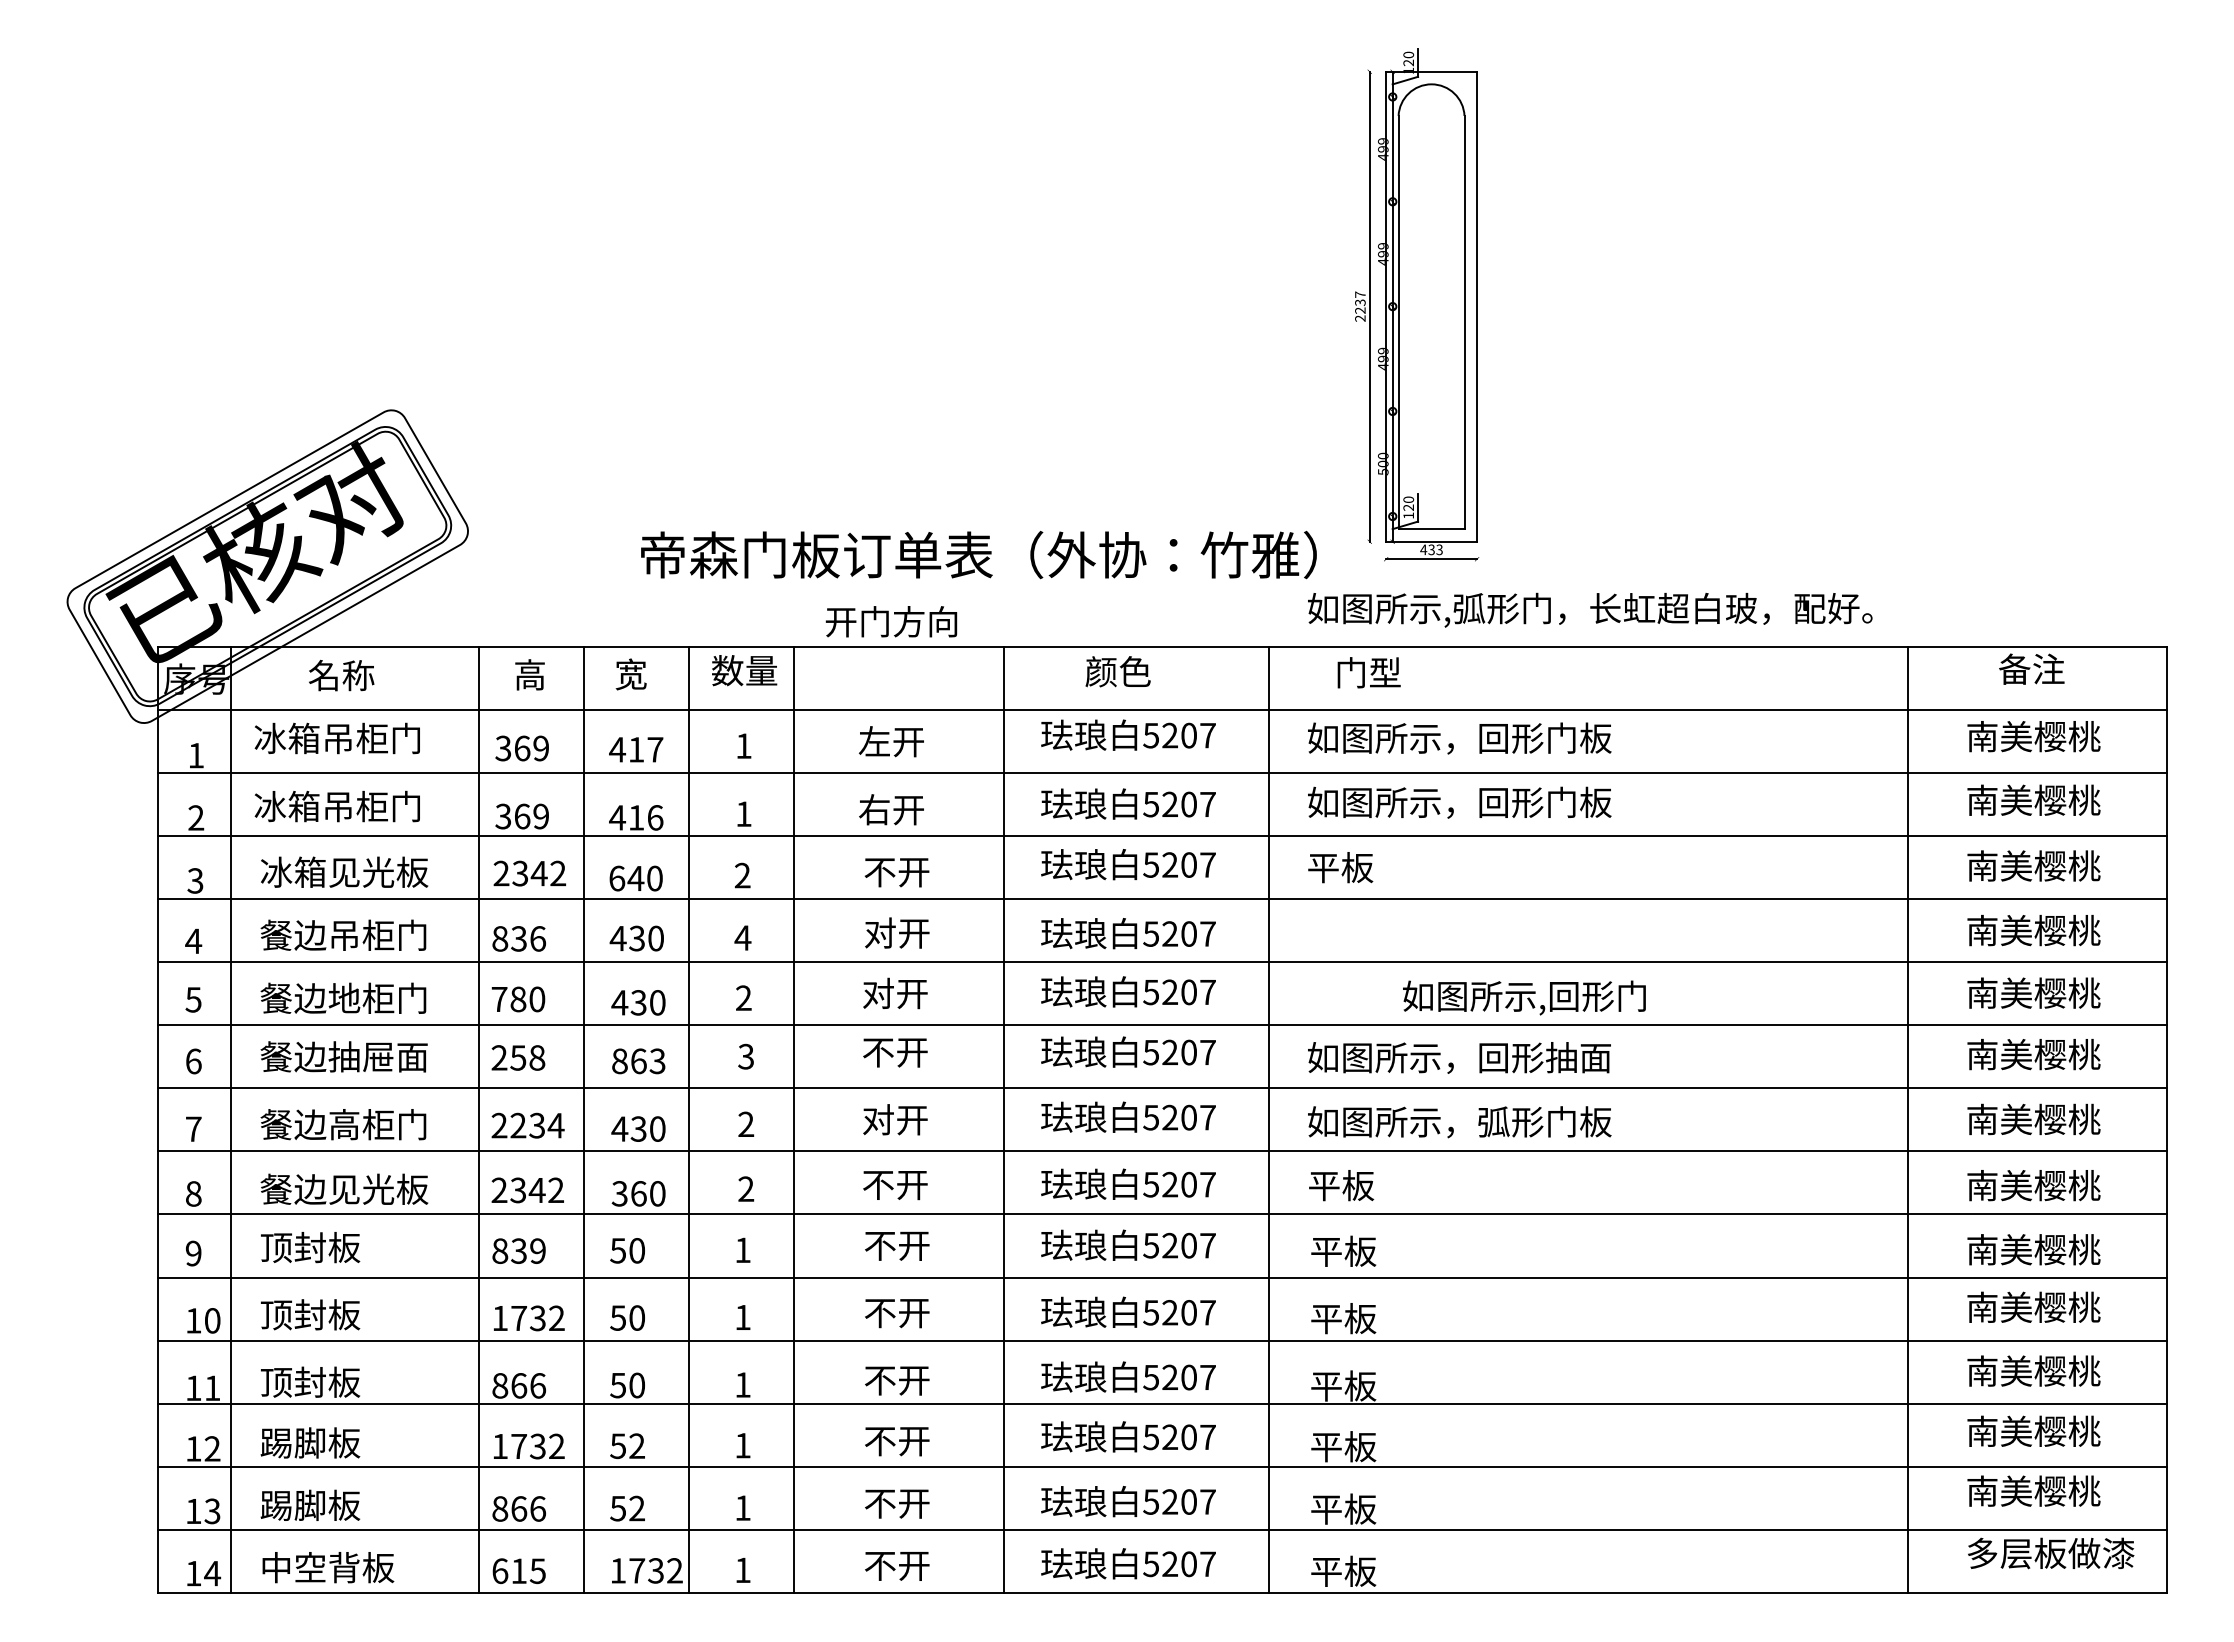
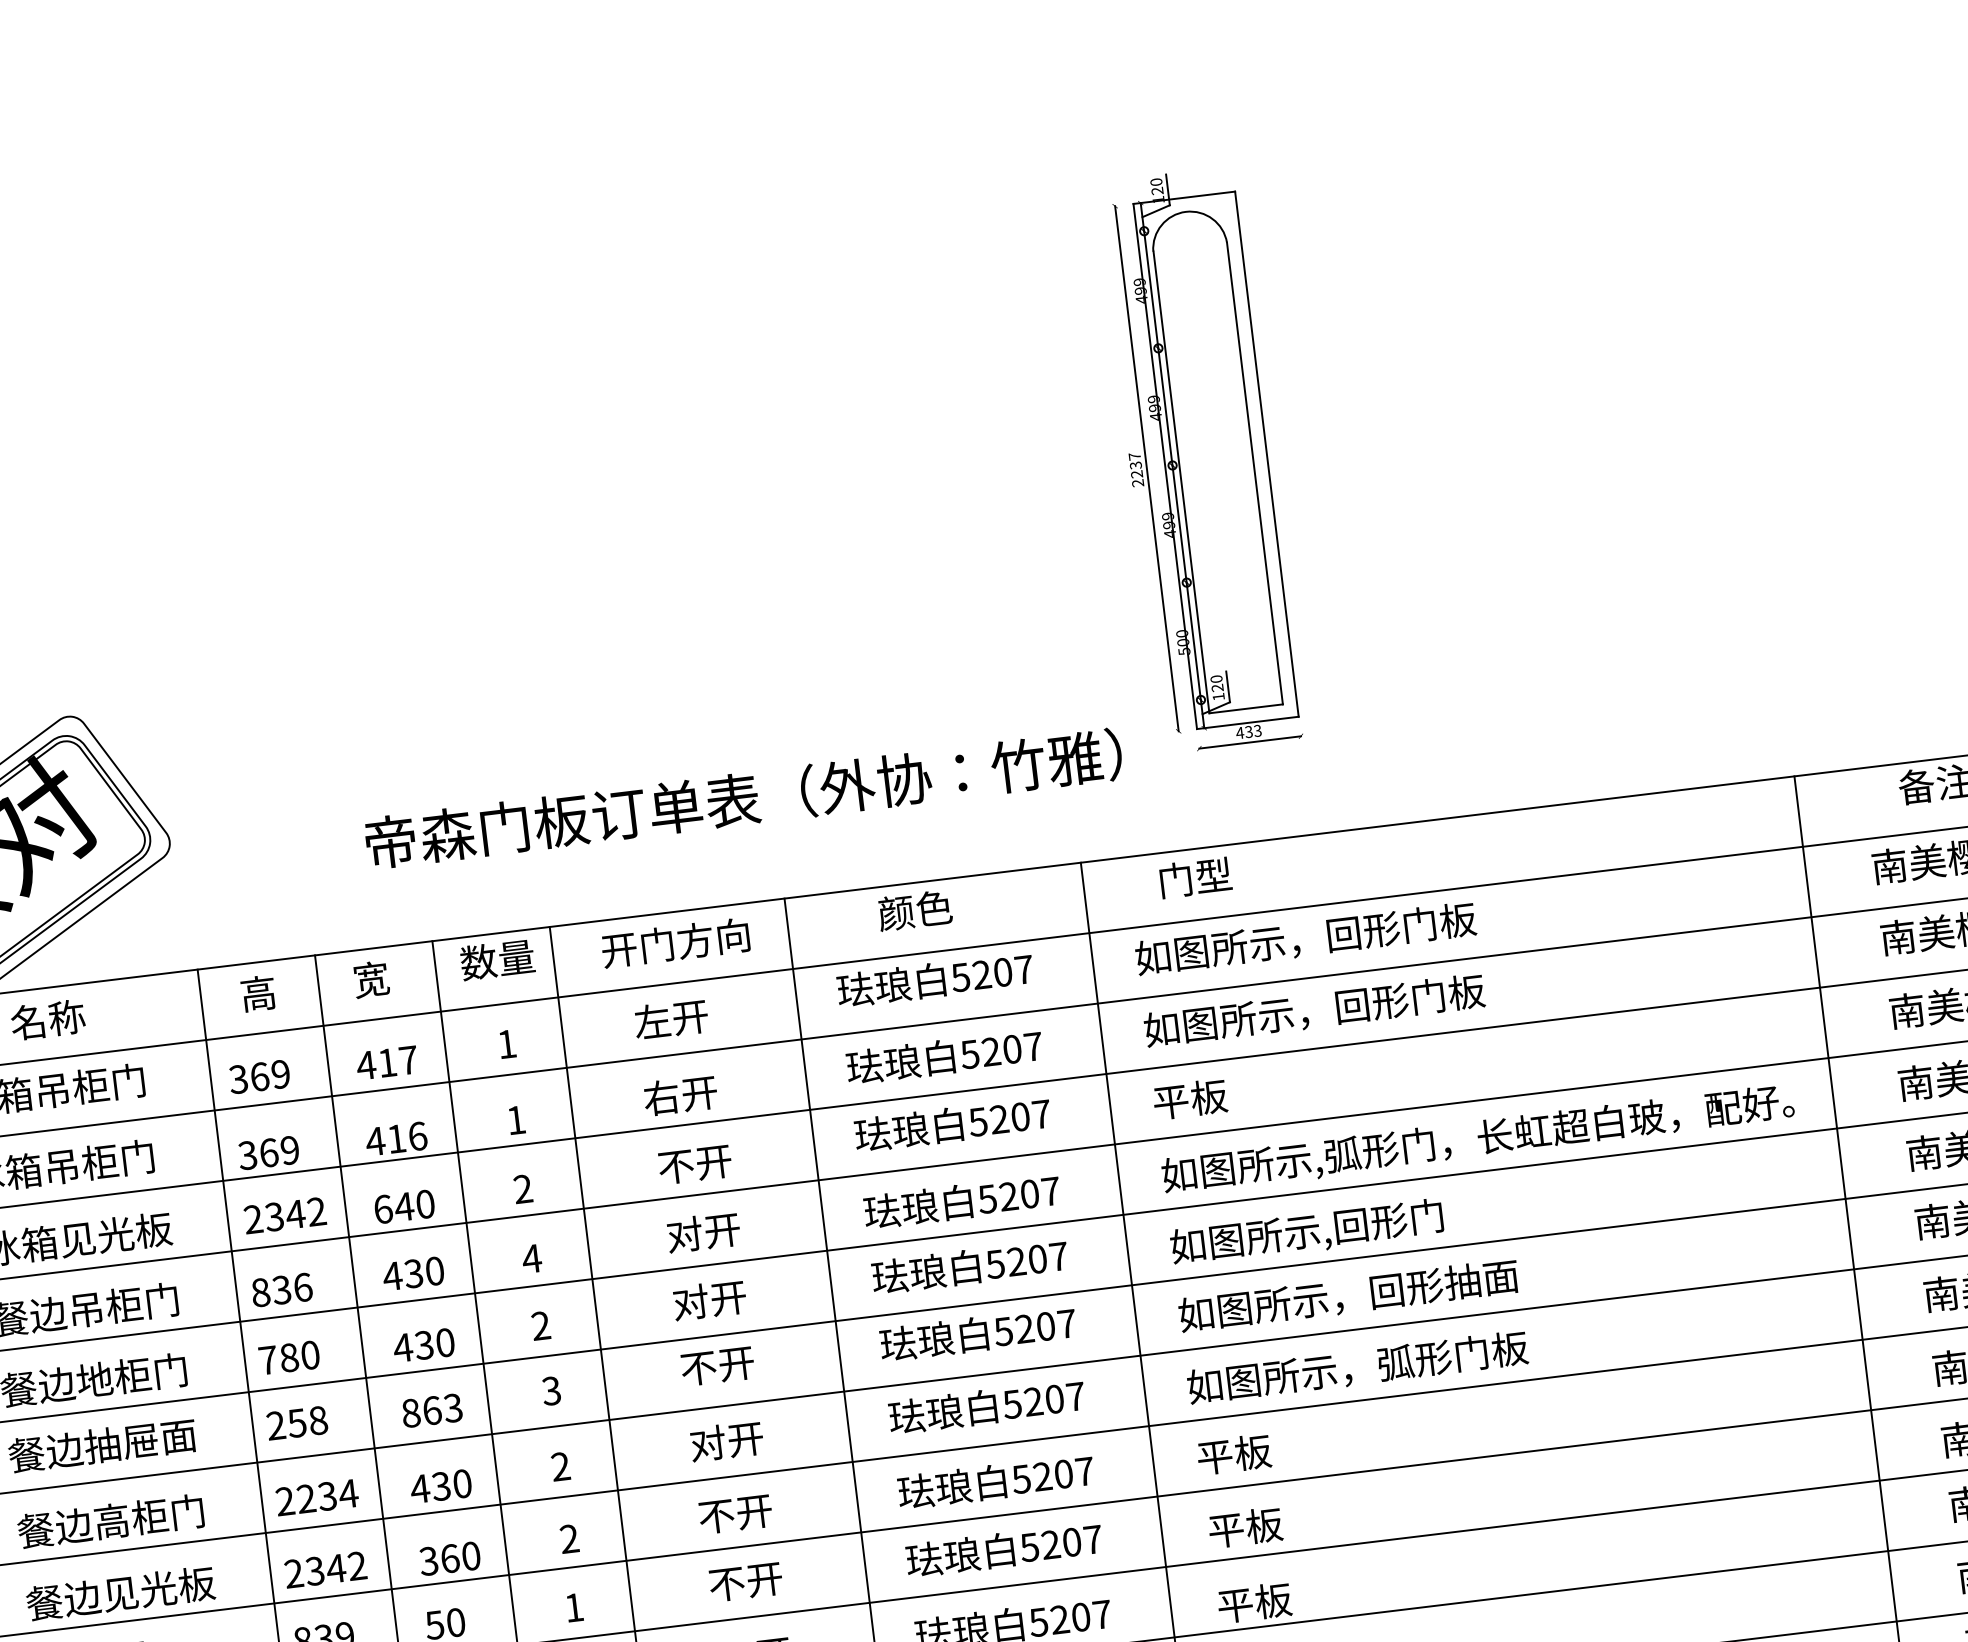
text: (1590, 609) -> (1478, 1139), moved
text: (891, 621) -> (675, 942), moved
text: (1524, 997) -> (1307, 1232), moved

